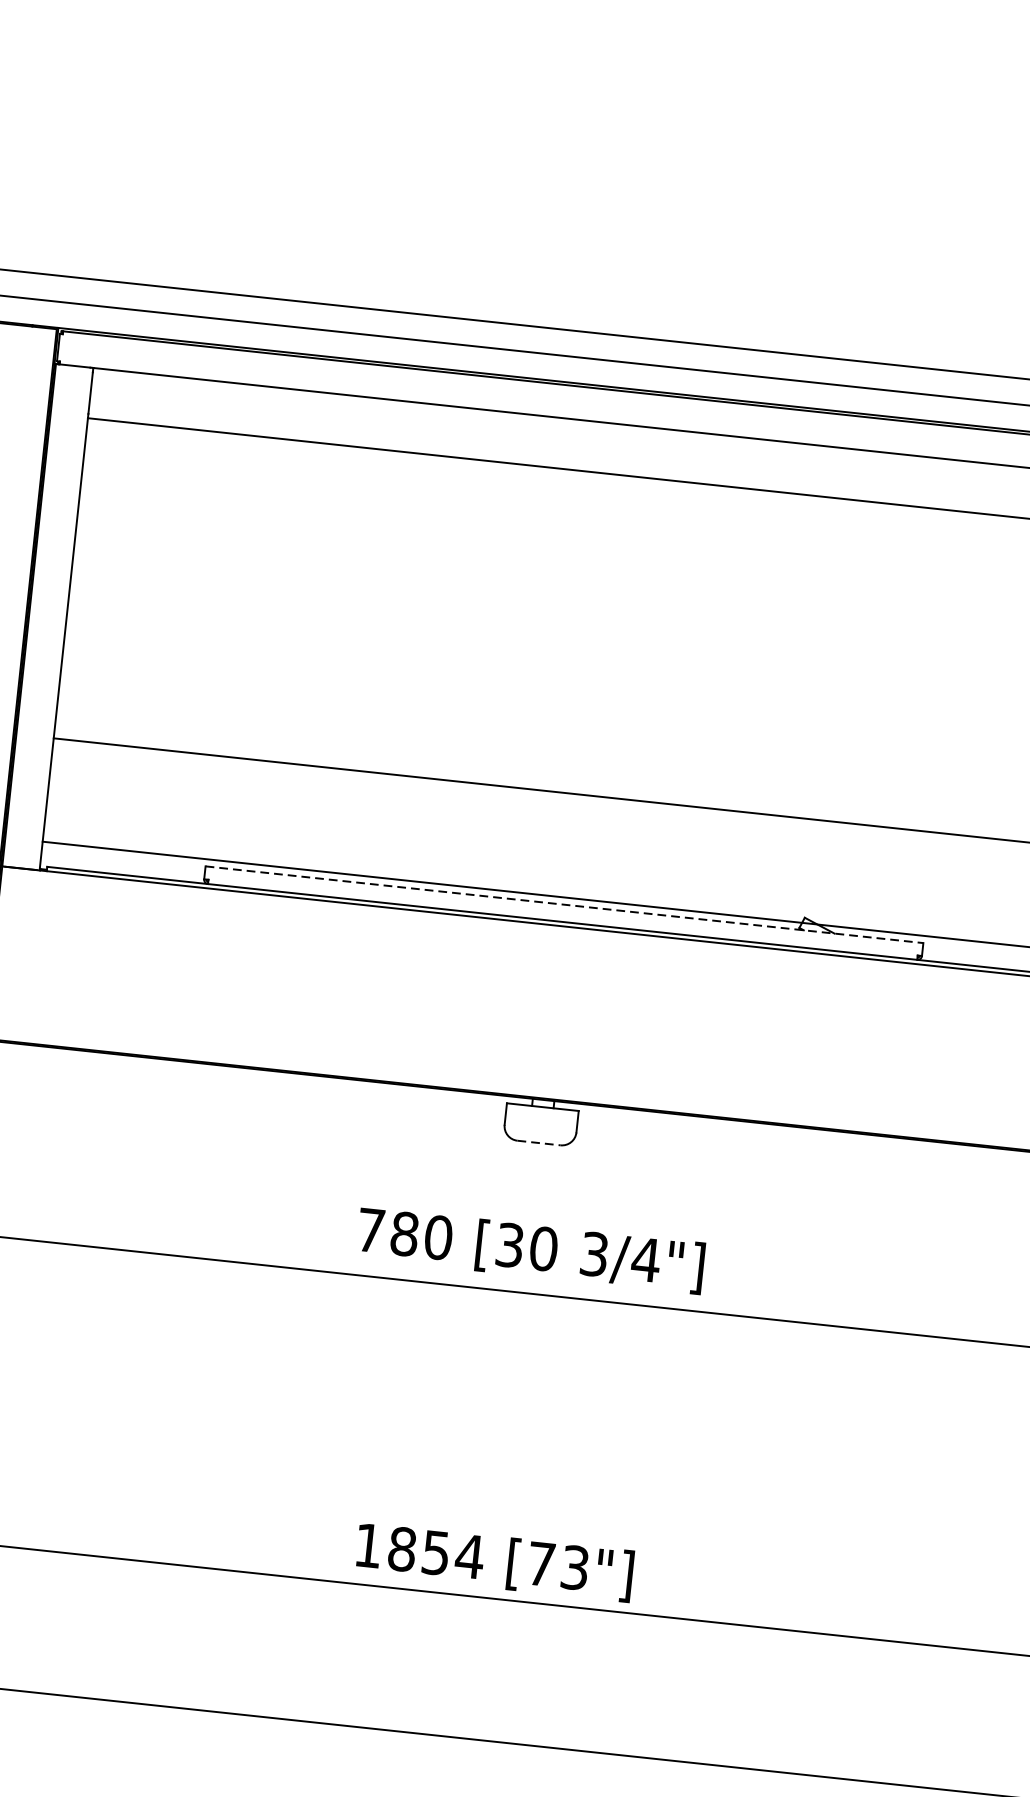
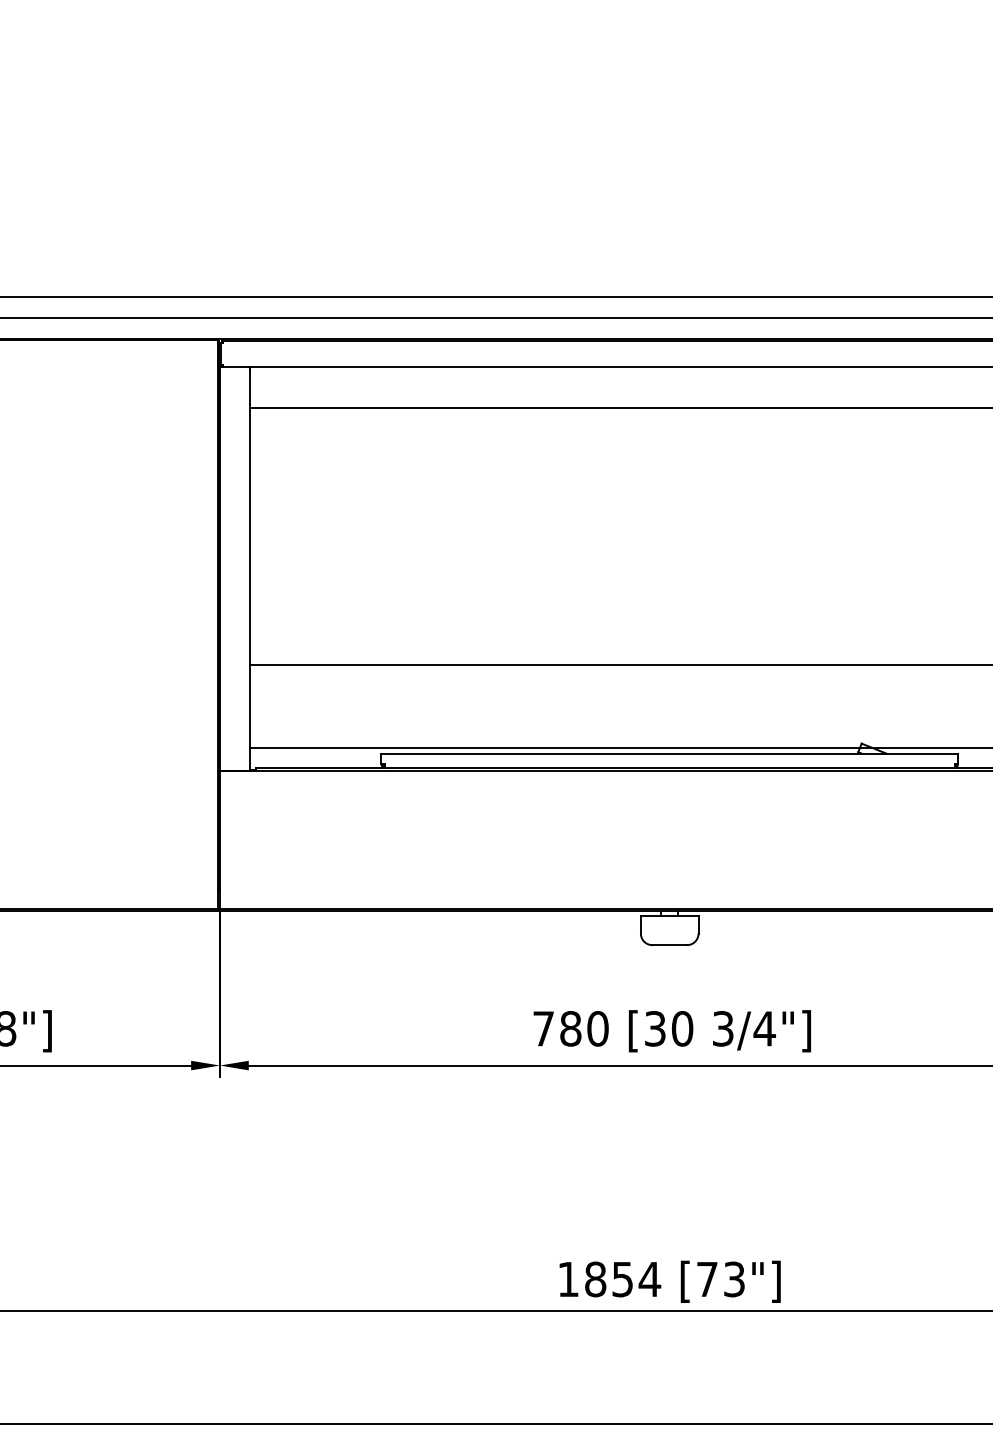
line: (565, 904) -> (670, 753), dashed -> solid
line: (539, 1143) -> (670, 945), dashed -> solid

